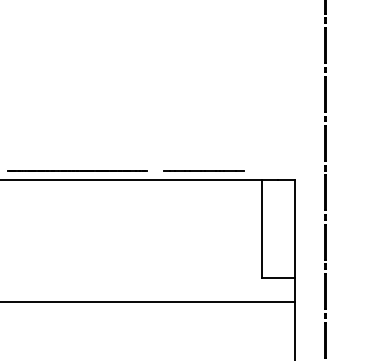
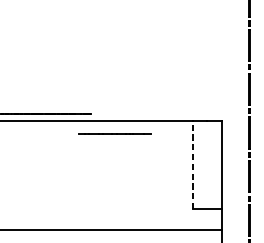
line: (203, 170) -> (115, 133), moved
line: (261, 228) -> (192, 164), solid -> dashed

